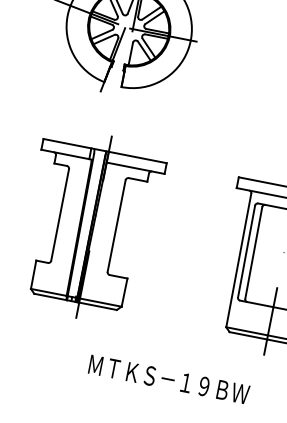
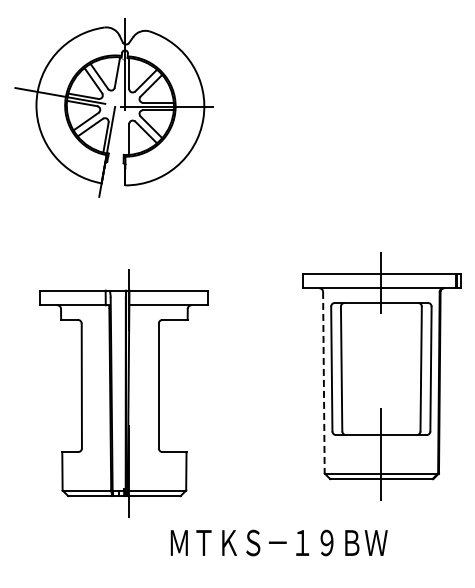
part: (89, 226) -> (123, 393), moved
line: (238, 260) -> (323, 382), solid -> dashed
text: (168, 379) -> (278, 542), moved

